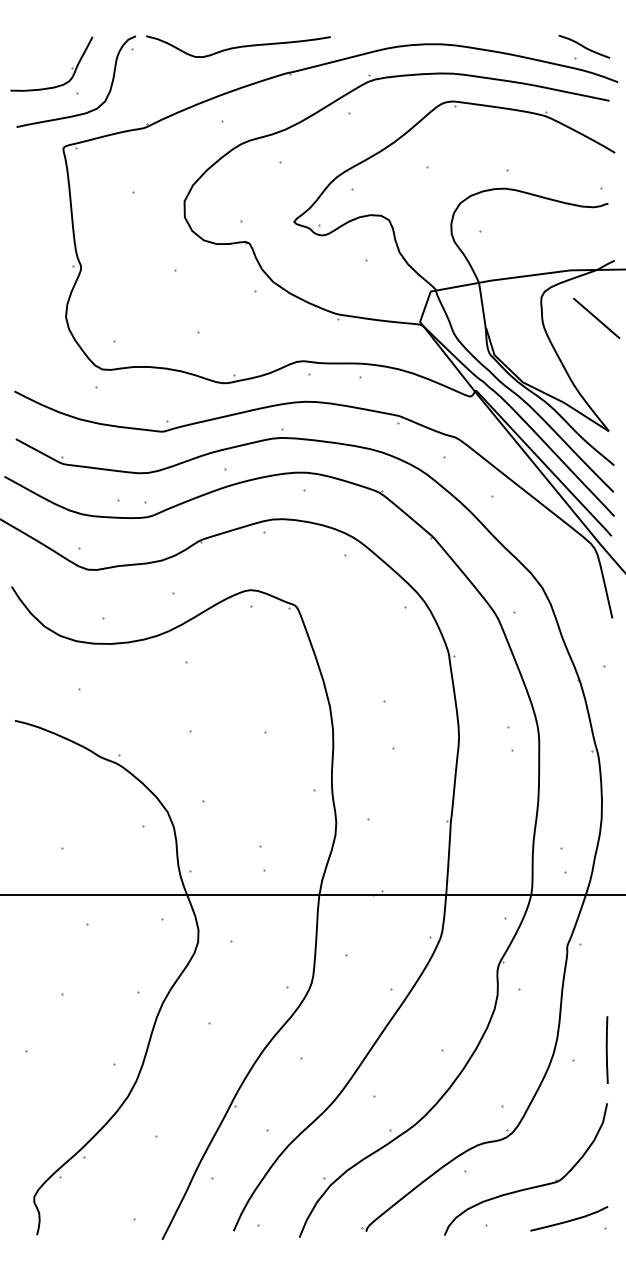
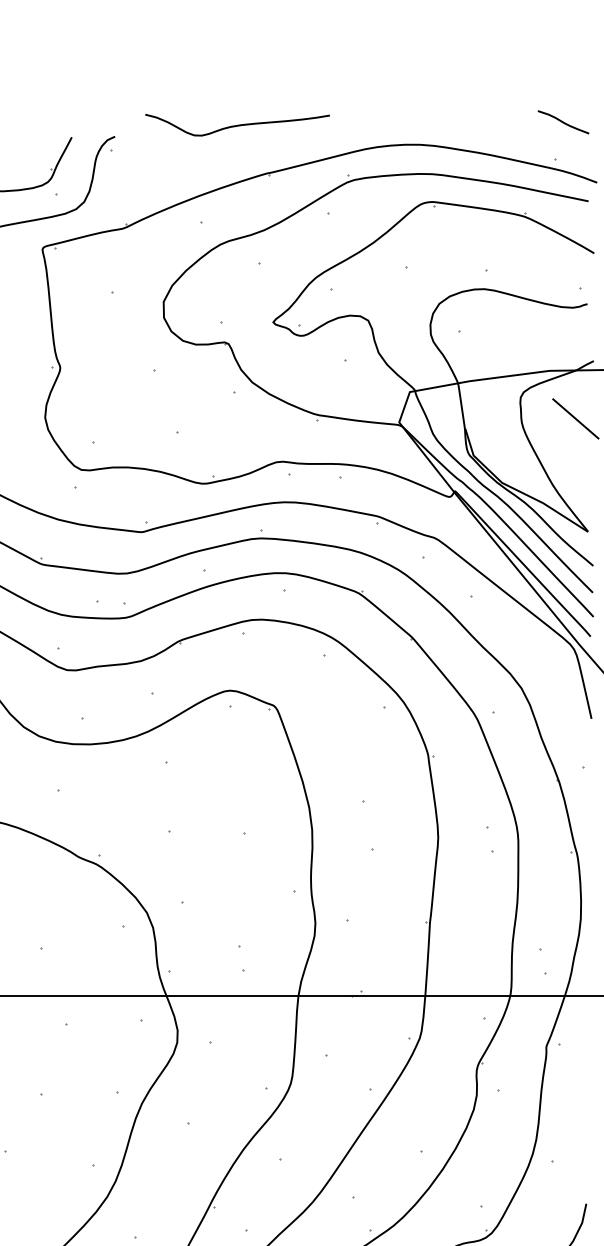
curve: (238, 46) -> (237, 124), moved
line: (584, 46) -> (563, 121), moved
line: (606, 1049) -> (585, 1149), removed

